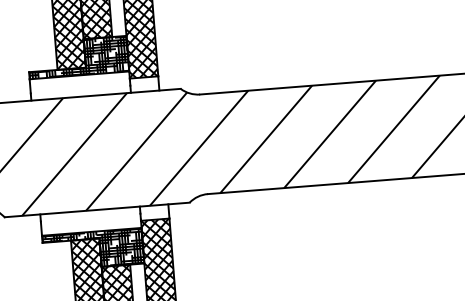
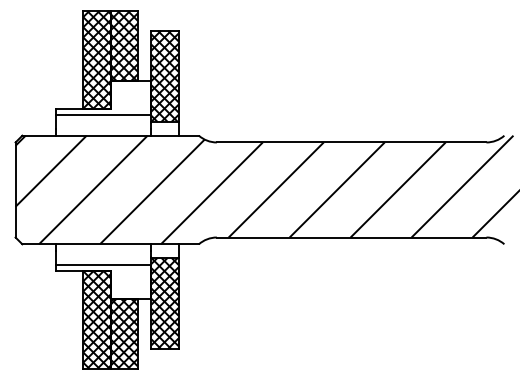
hatch: (77, 57) -> (103, 98), removed
hatch: (92, 249) -> (103, 281), removed

